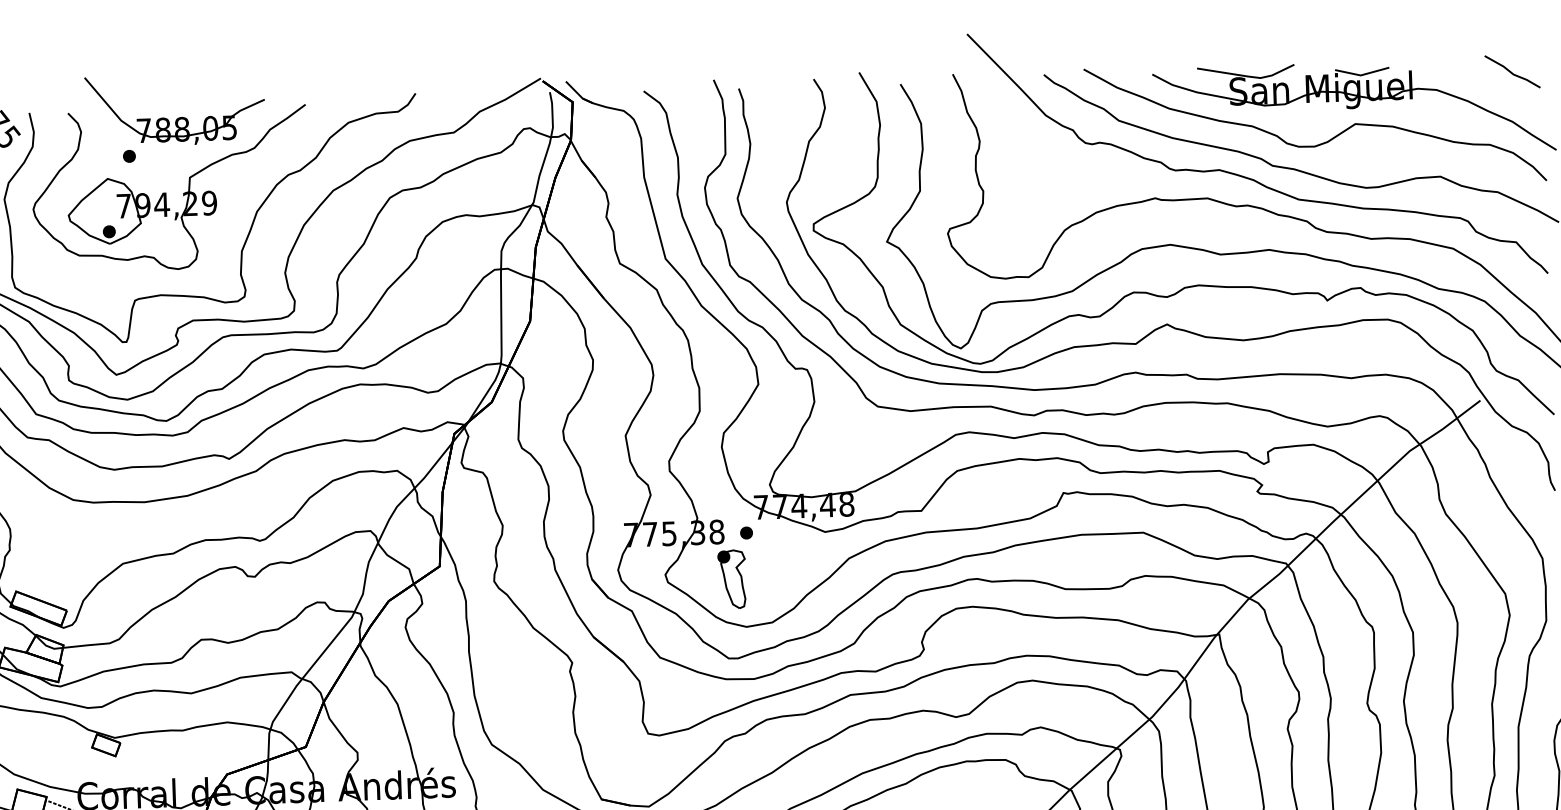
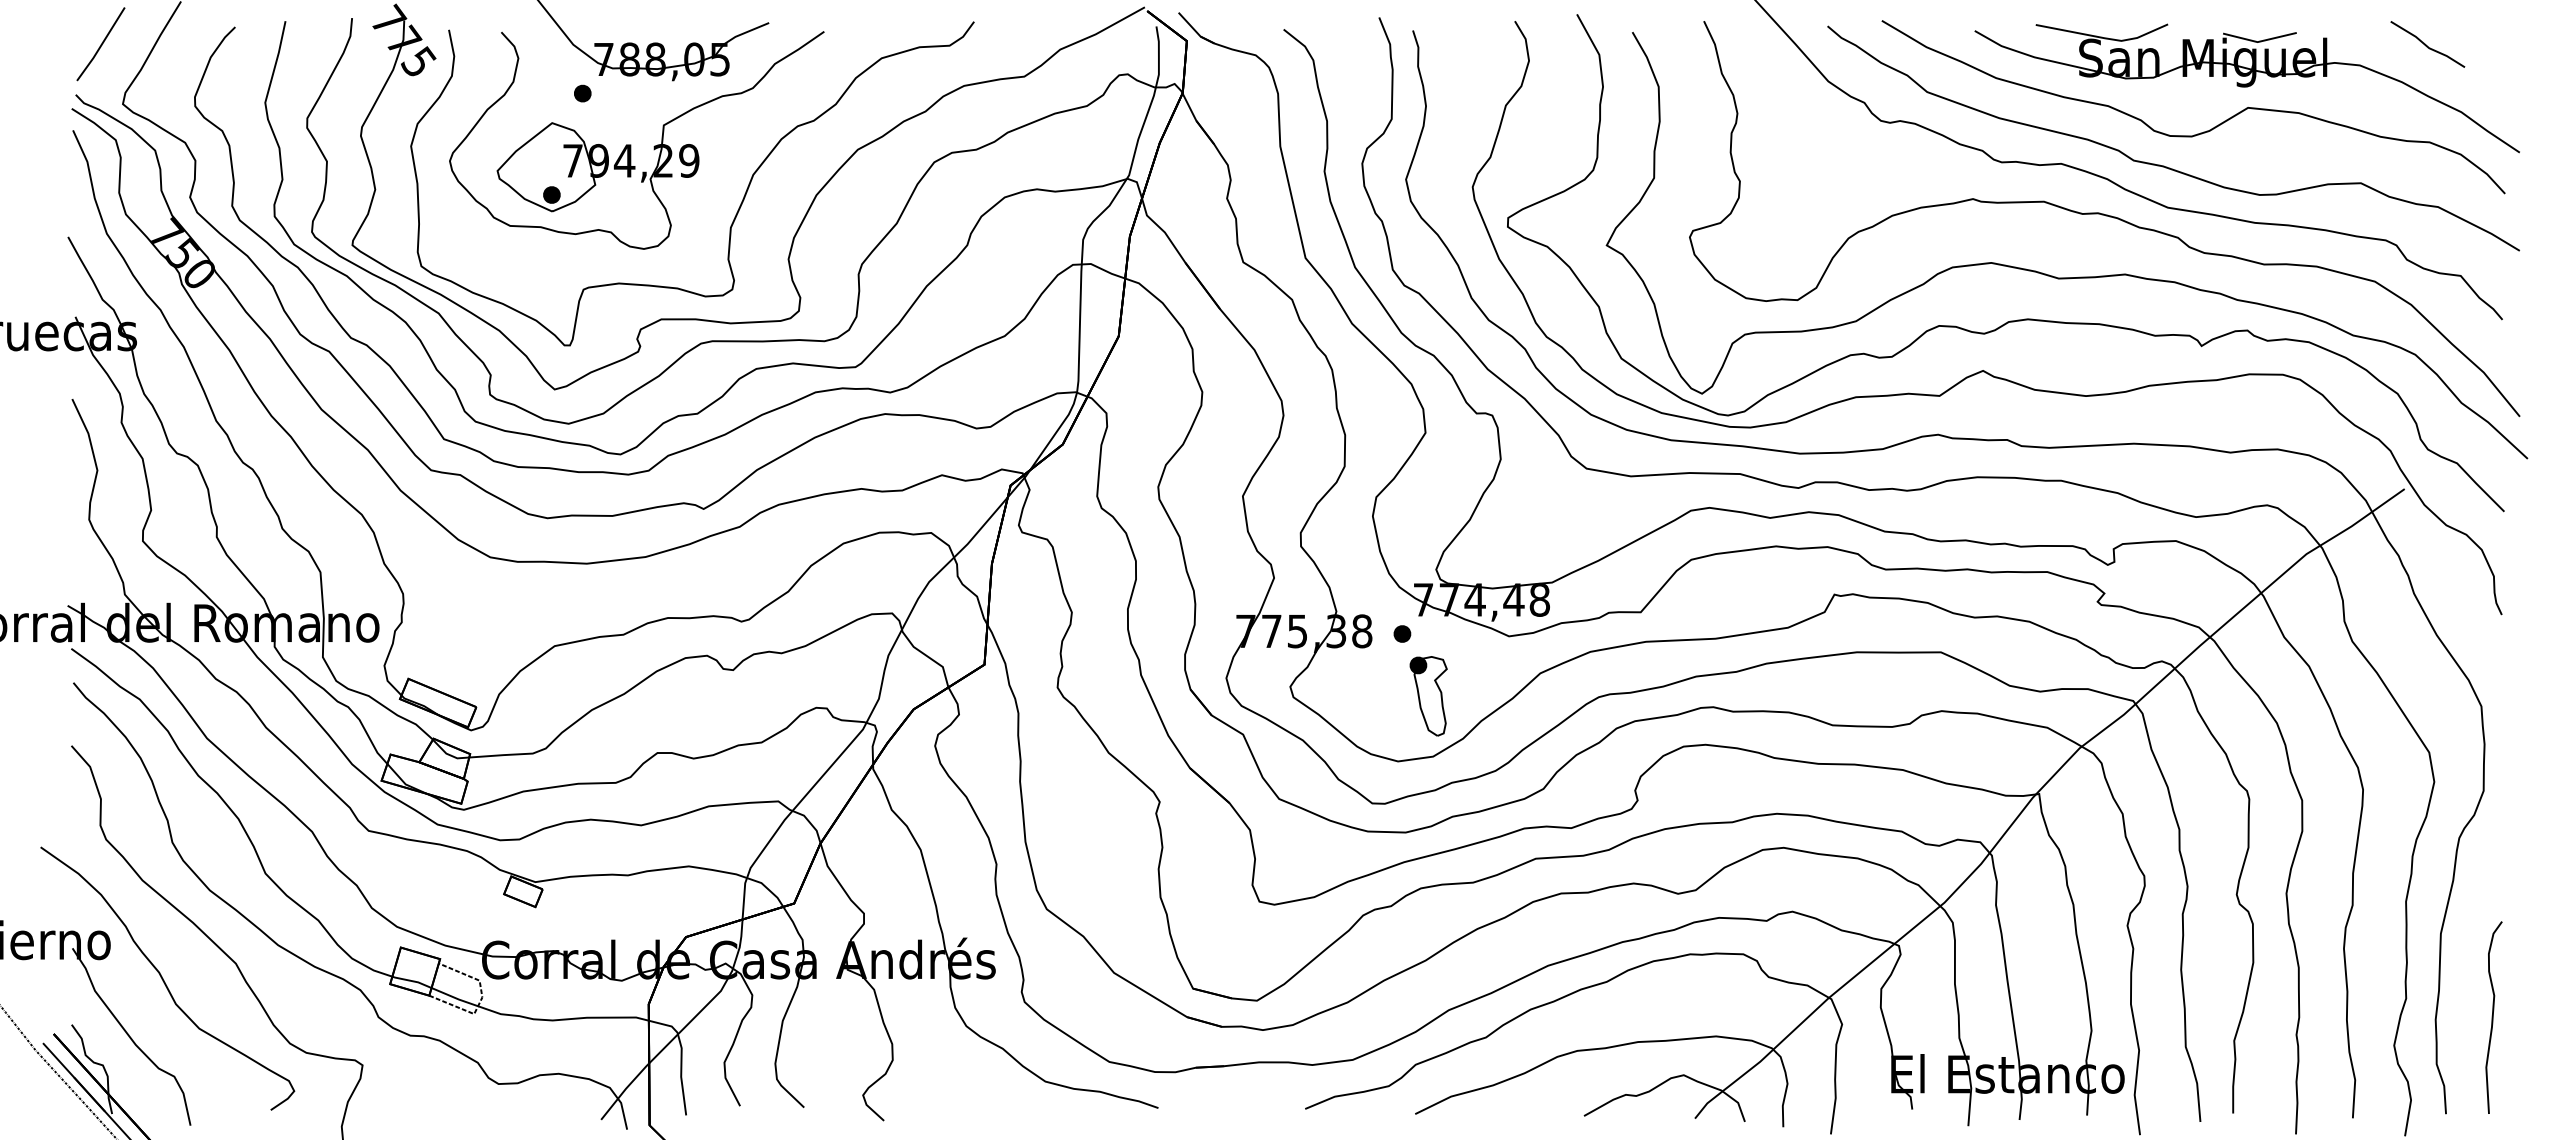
line: (1511, 71) -> (2426, 44), moved
part: (732, 579) -> (1428, 696), moved

